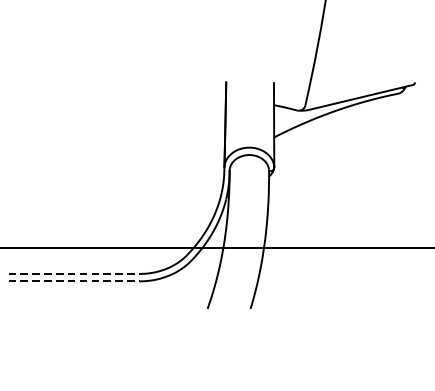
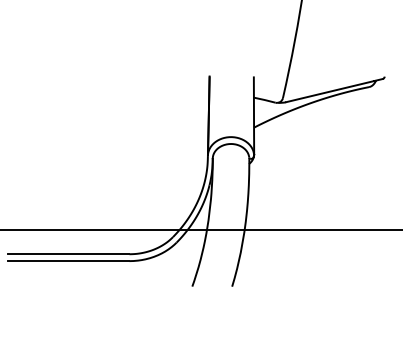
line: (74, 274) -> (68, 254), dashed -> solid
line: (74, 281) -> (68, 261), dashed -> solid

